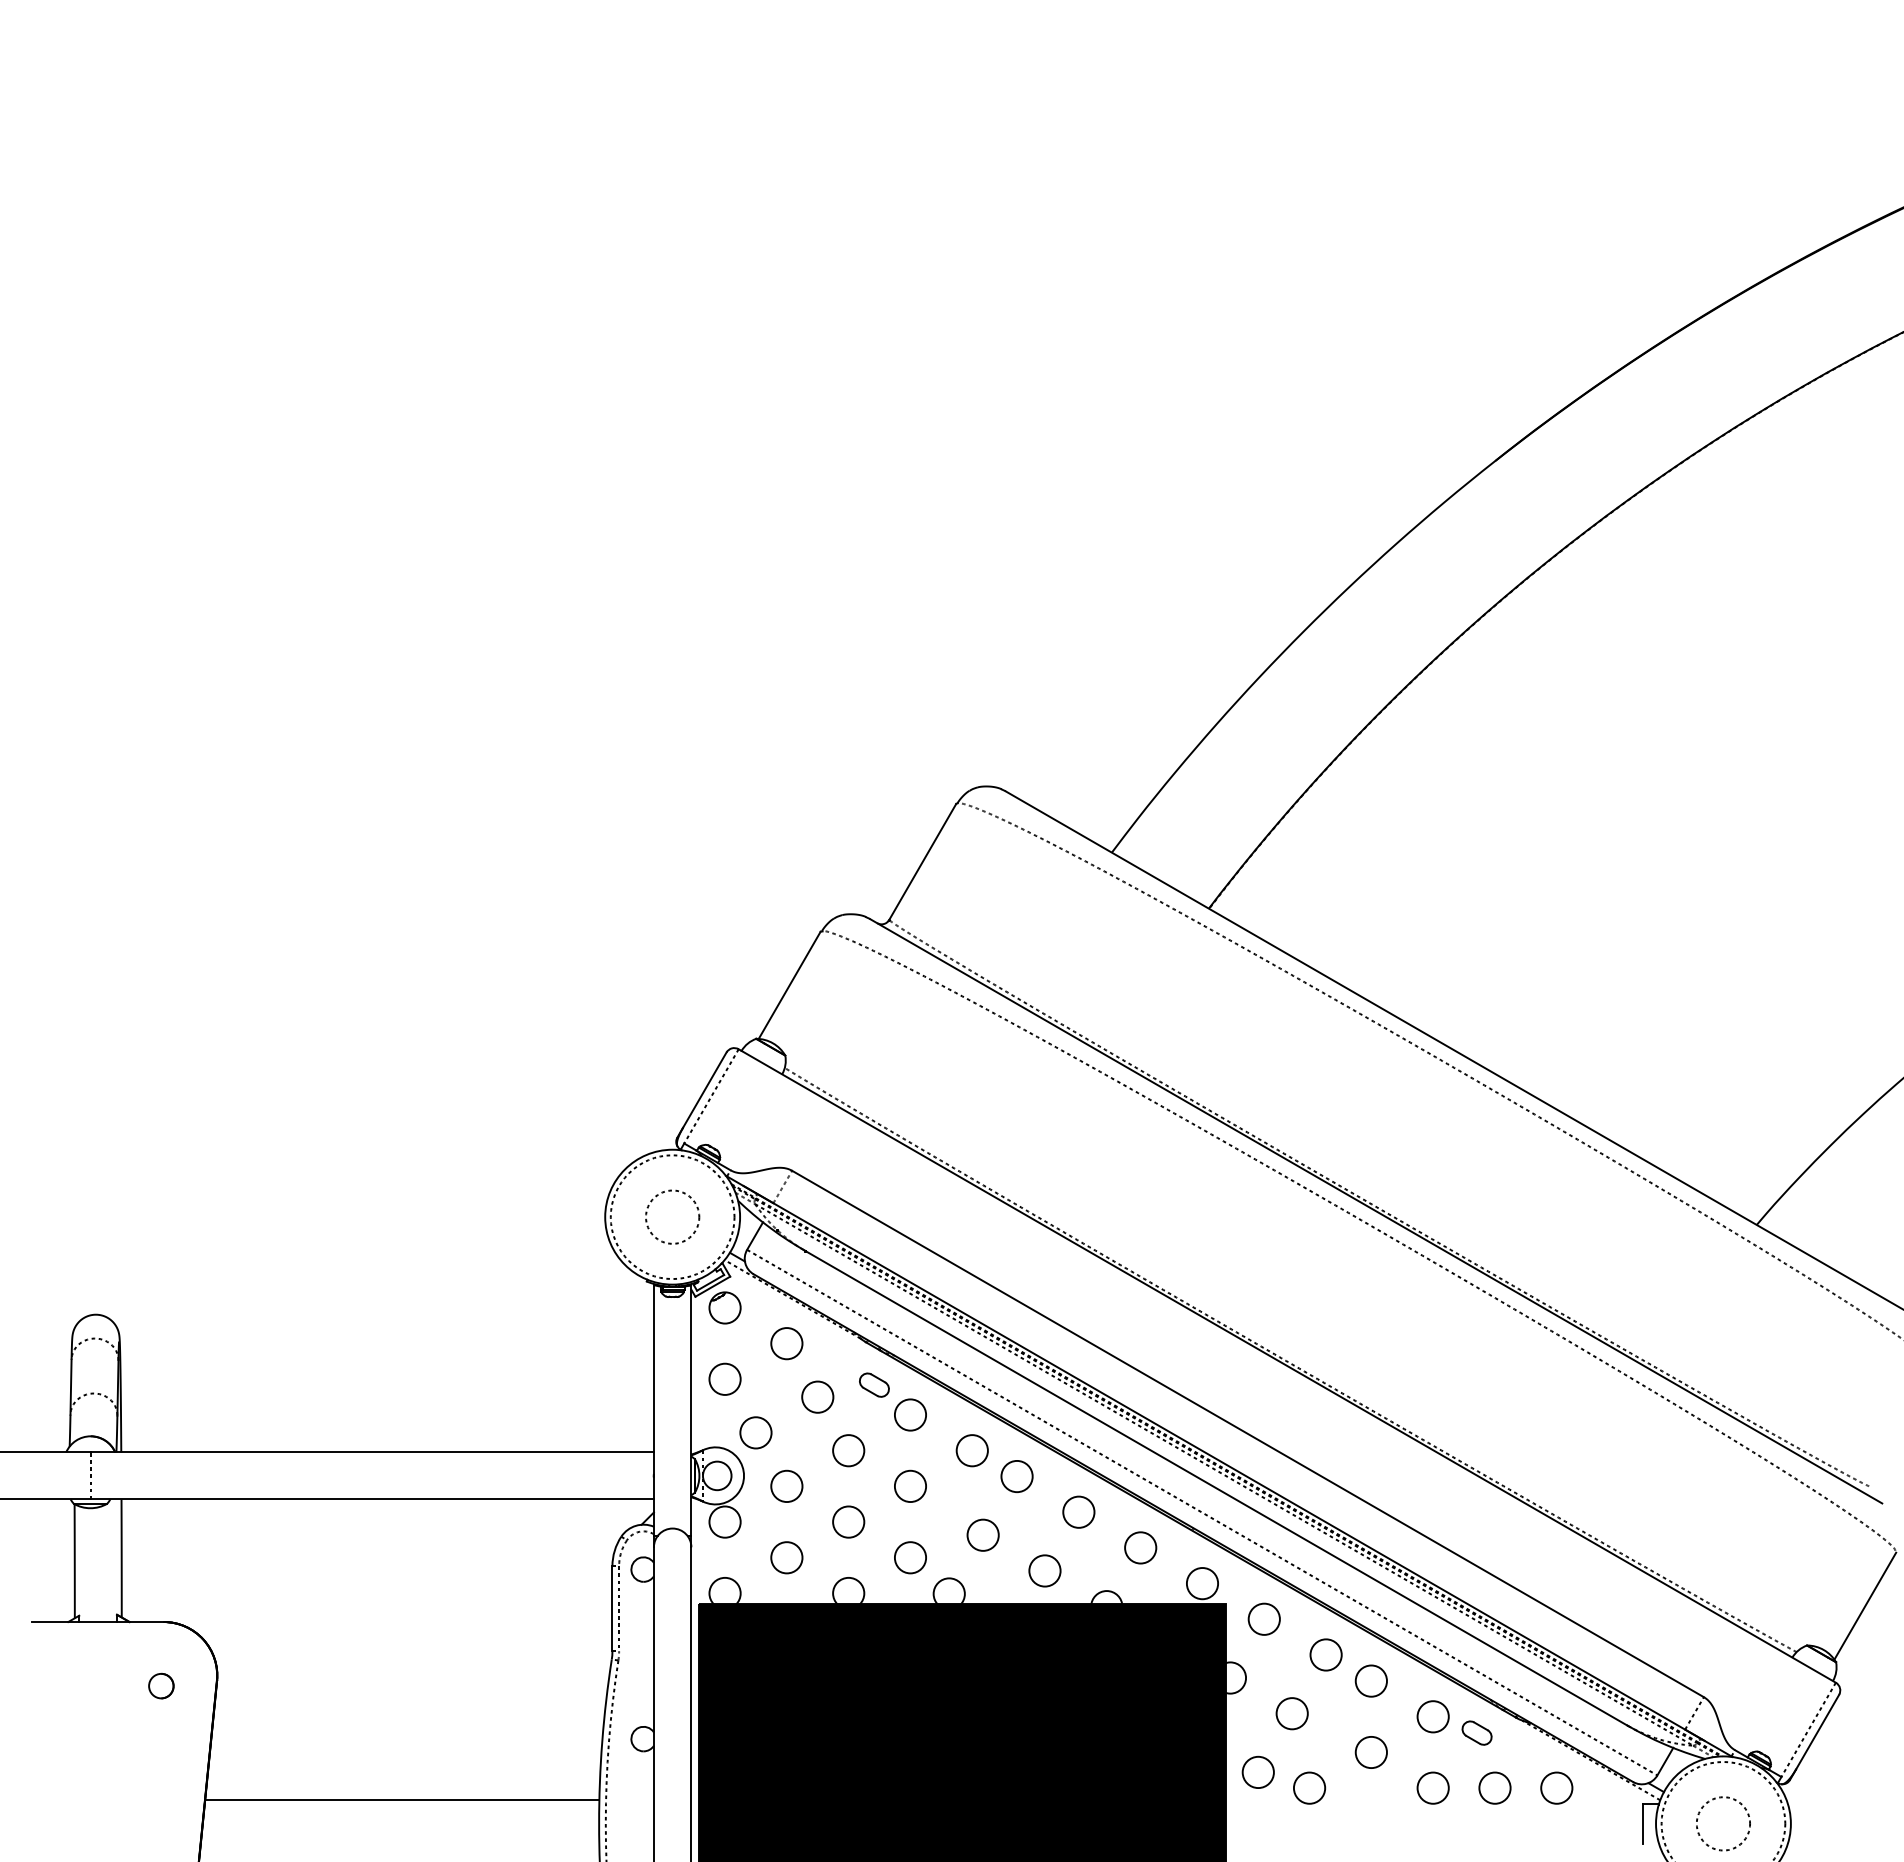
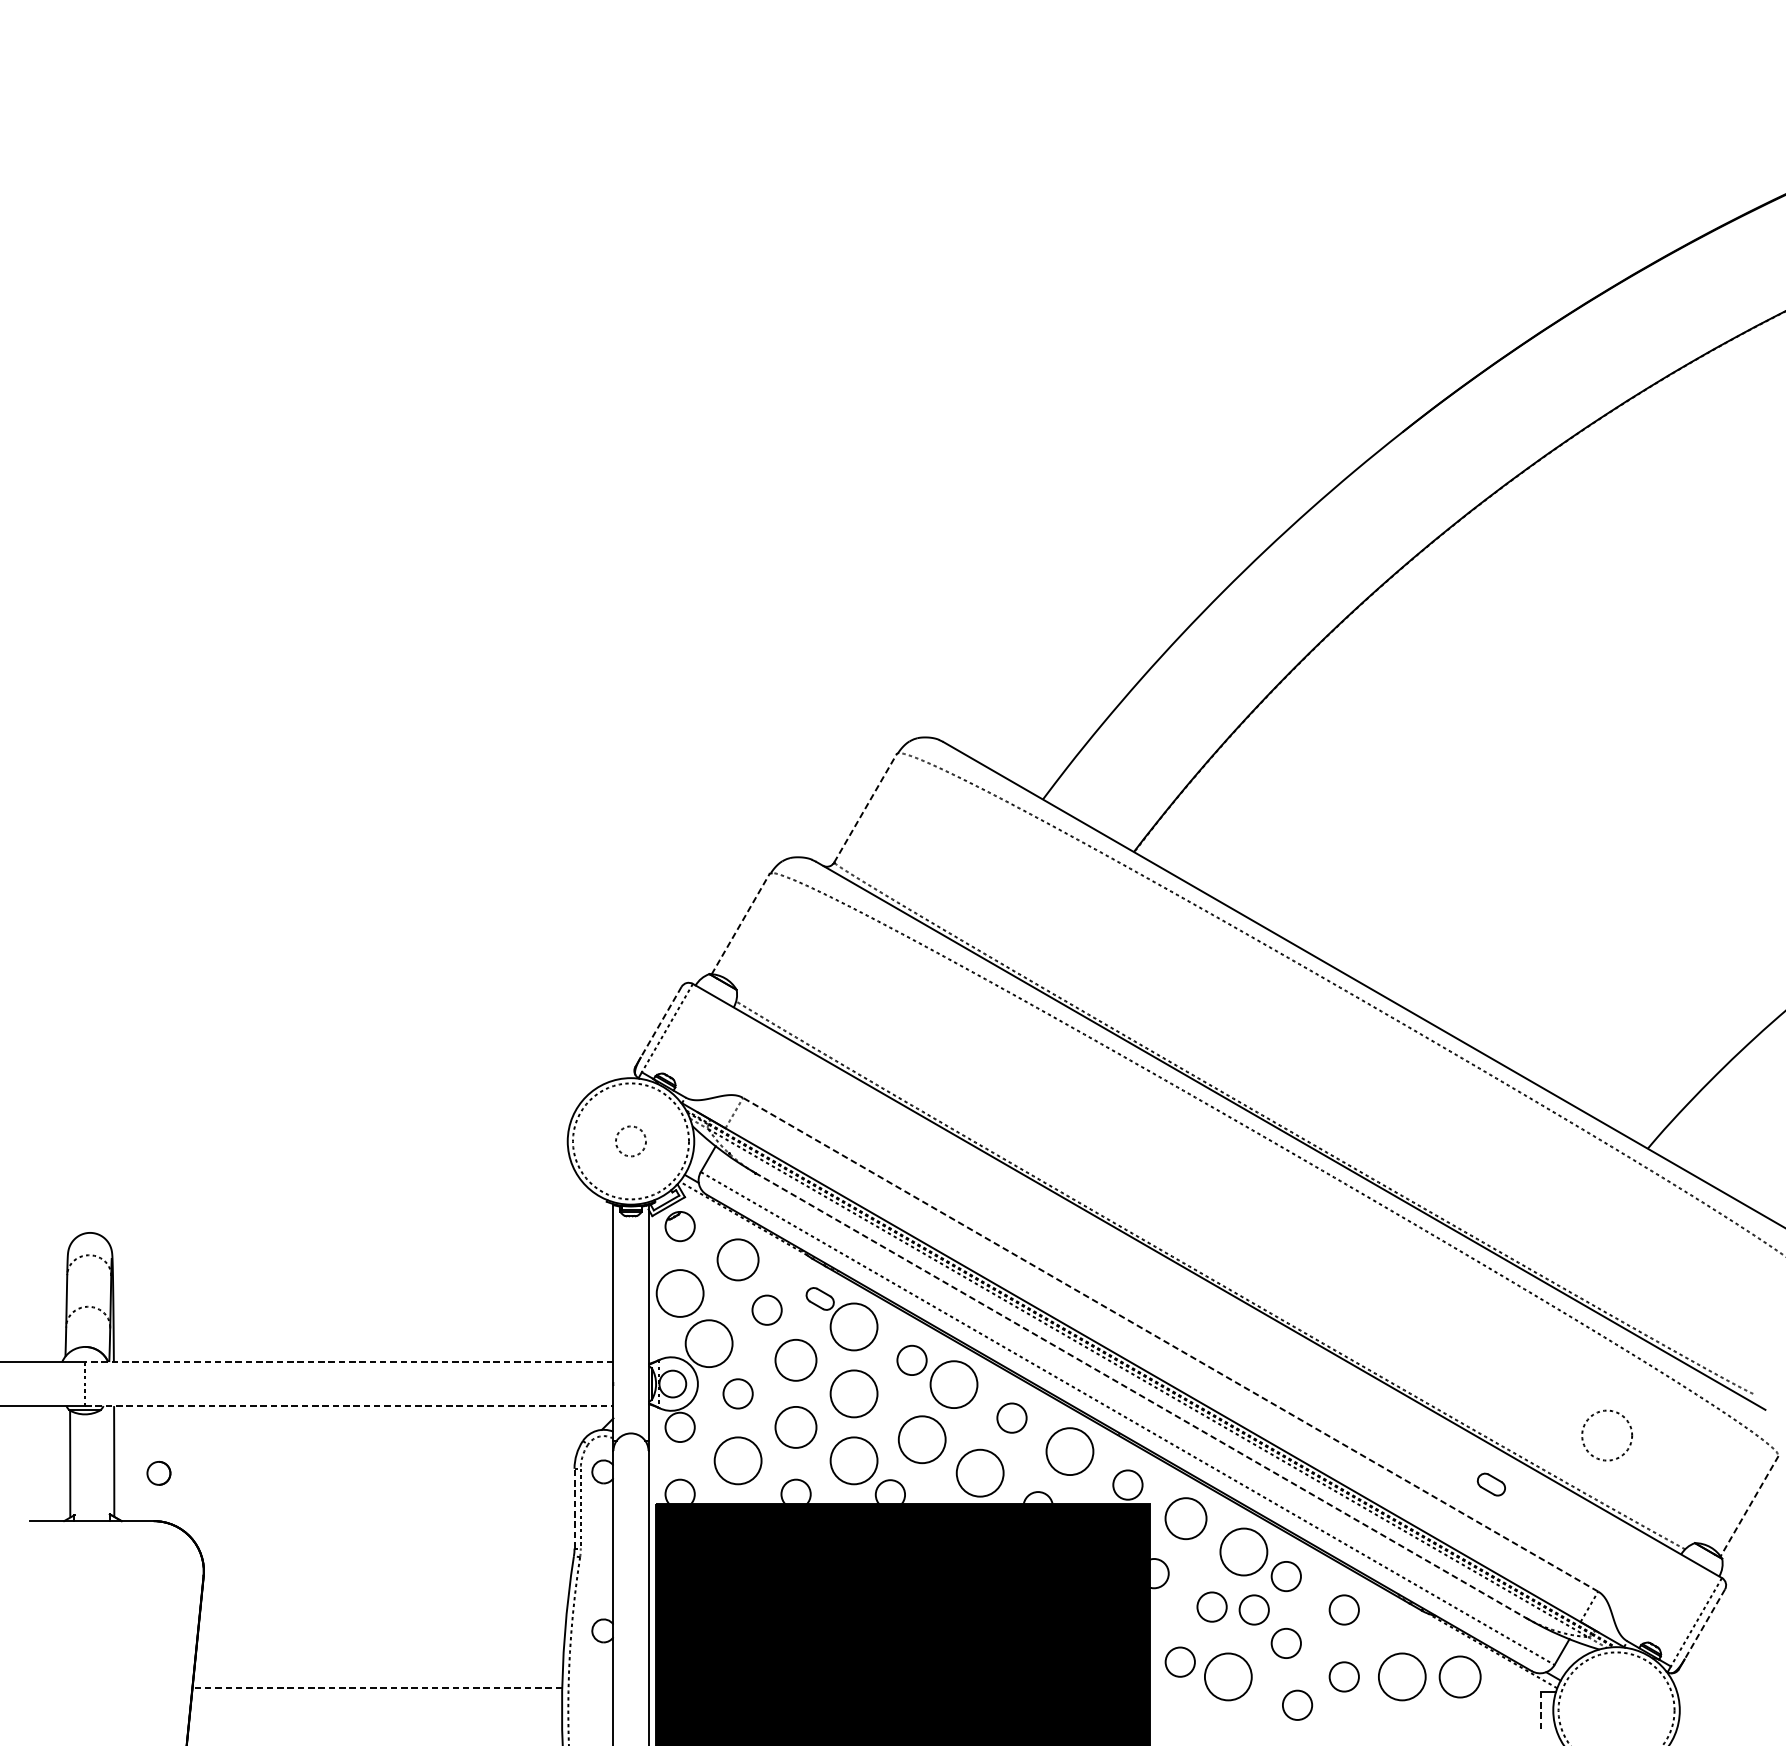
line: (922, 861) -> (865, 807), solid -> dashed
line: (789, 985) -> (740, 924), solid -> dashed
line: (704, 1090) -> (660, 1022), solid -> dashed
circle: (672, 1216) -> (630, 1140), size x0.6
circle: (786, 1343) -> (737, 1259), size x1.4
circle: (724, 1378) -> (679, 1292), size x1.6
circle: (910, 1414) -> (854, 1326), size x1.6
circle: (755, 1432) -> (708, 1343), size x1.6
line: (1247, 1433) -> (1170, 1344), solid -> dashed
circle: (848, 1450) -> (795, 1360), size x1.4
line: (372, 1452) -> (349, 1362), solid -> dashed
circle: (1016, 1476) -> (953, 1384), size x1.6
circle: (910, 1486) -> (854, 1394), size x1.6
line: (1216, 1488) -> (1141, 1395), solid -> dashed
line: (372, 1499) -> (349, 1406), solid -> dashed
circle: (848, 1521) -> (795, 1426), size x1.4
circle: (982, 1534) -> (921, 1439), size x1.6
circle: (1140, 1547) -> (1069, 1451), size x1.6
circle: (786, 1557) -> (737, 1460), size x1.6
circle: (910, 1557) -> (854, 1460), size x1.6
circle: (1044, 1570) -> (979, 1472), size x1.6
line: (1865, 1606) -> (1749, 1506), solid -> dashed
line: (612, 1608) -> (574, 1508), solid -> dashed
circle: (1263, 1618) -> (1185, 1517), size x1.4
circle: (1325, 1654) -> (1243, 1551), size x1.6
part: (161, 1685) -> (159, 1472), moved
circle: (1336, 1716) -> (1253, 1609), added
part: (1476, 1732) -> (1490, 1484), moved
line: (1817, 1732) -> (1704, 1624), solid -> dashed
circle: (1309, 1787) -> (1228, 1676), size x1.6
circle: (1494, 1787) -> (1401, 1676), size x1.6
circle: (1556, 1787) -> (1459, 1676), size x1.4
line: (401, 1800) -> (376, 1688), solid -> dashed
circle: (1382, 1817) -> (1296, 1704), added
line: (1643, 1823) -> (1541, 1710), solid -> dashed
circle: (1723, 1823) -> (1607, 1435), moved

